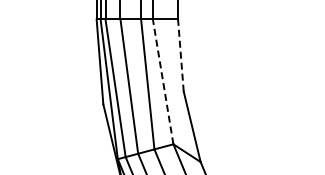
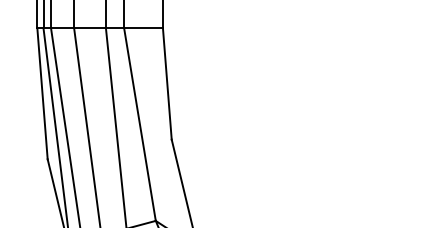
line: (180, 55) -> (166, 83), dashed -> solid
line: (163, 81) -> (140, 124), dashed -> solid

